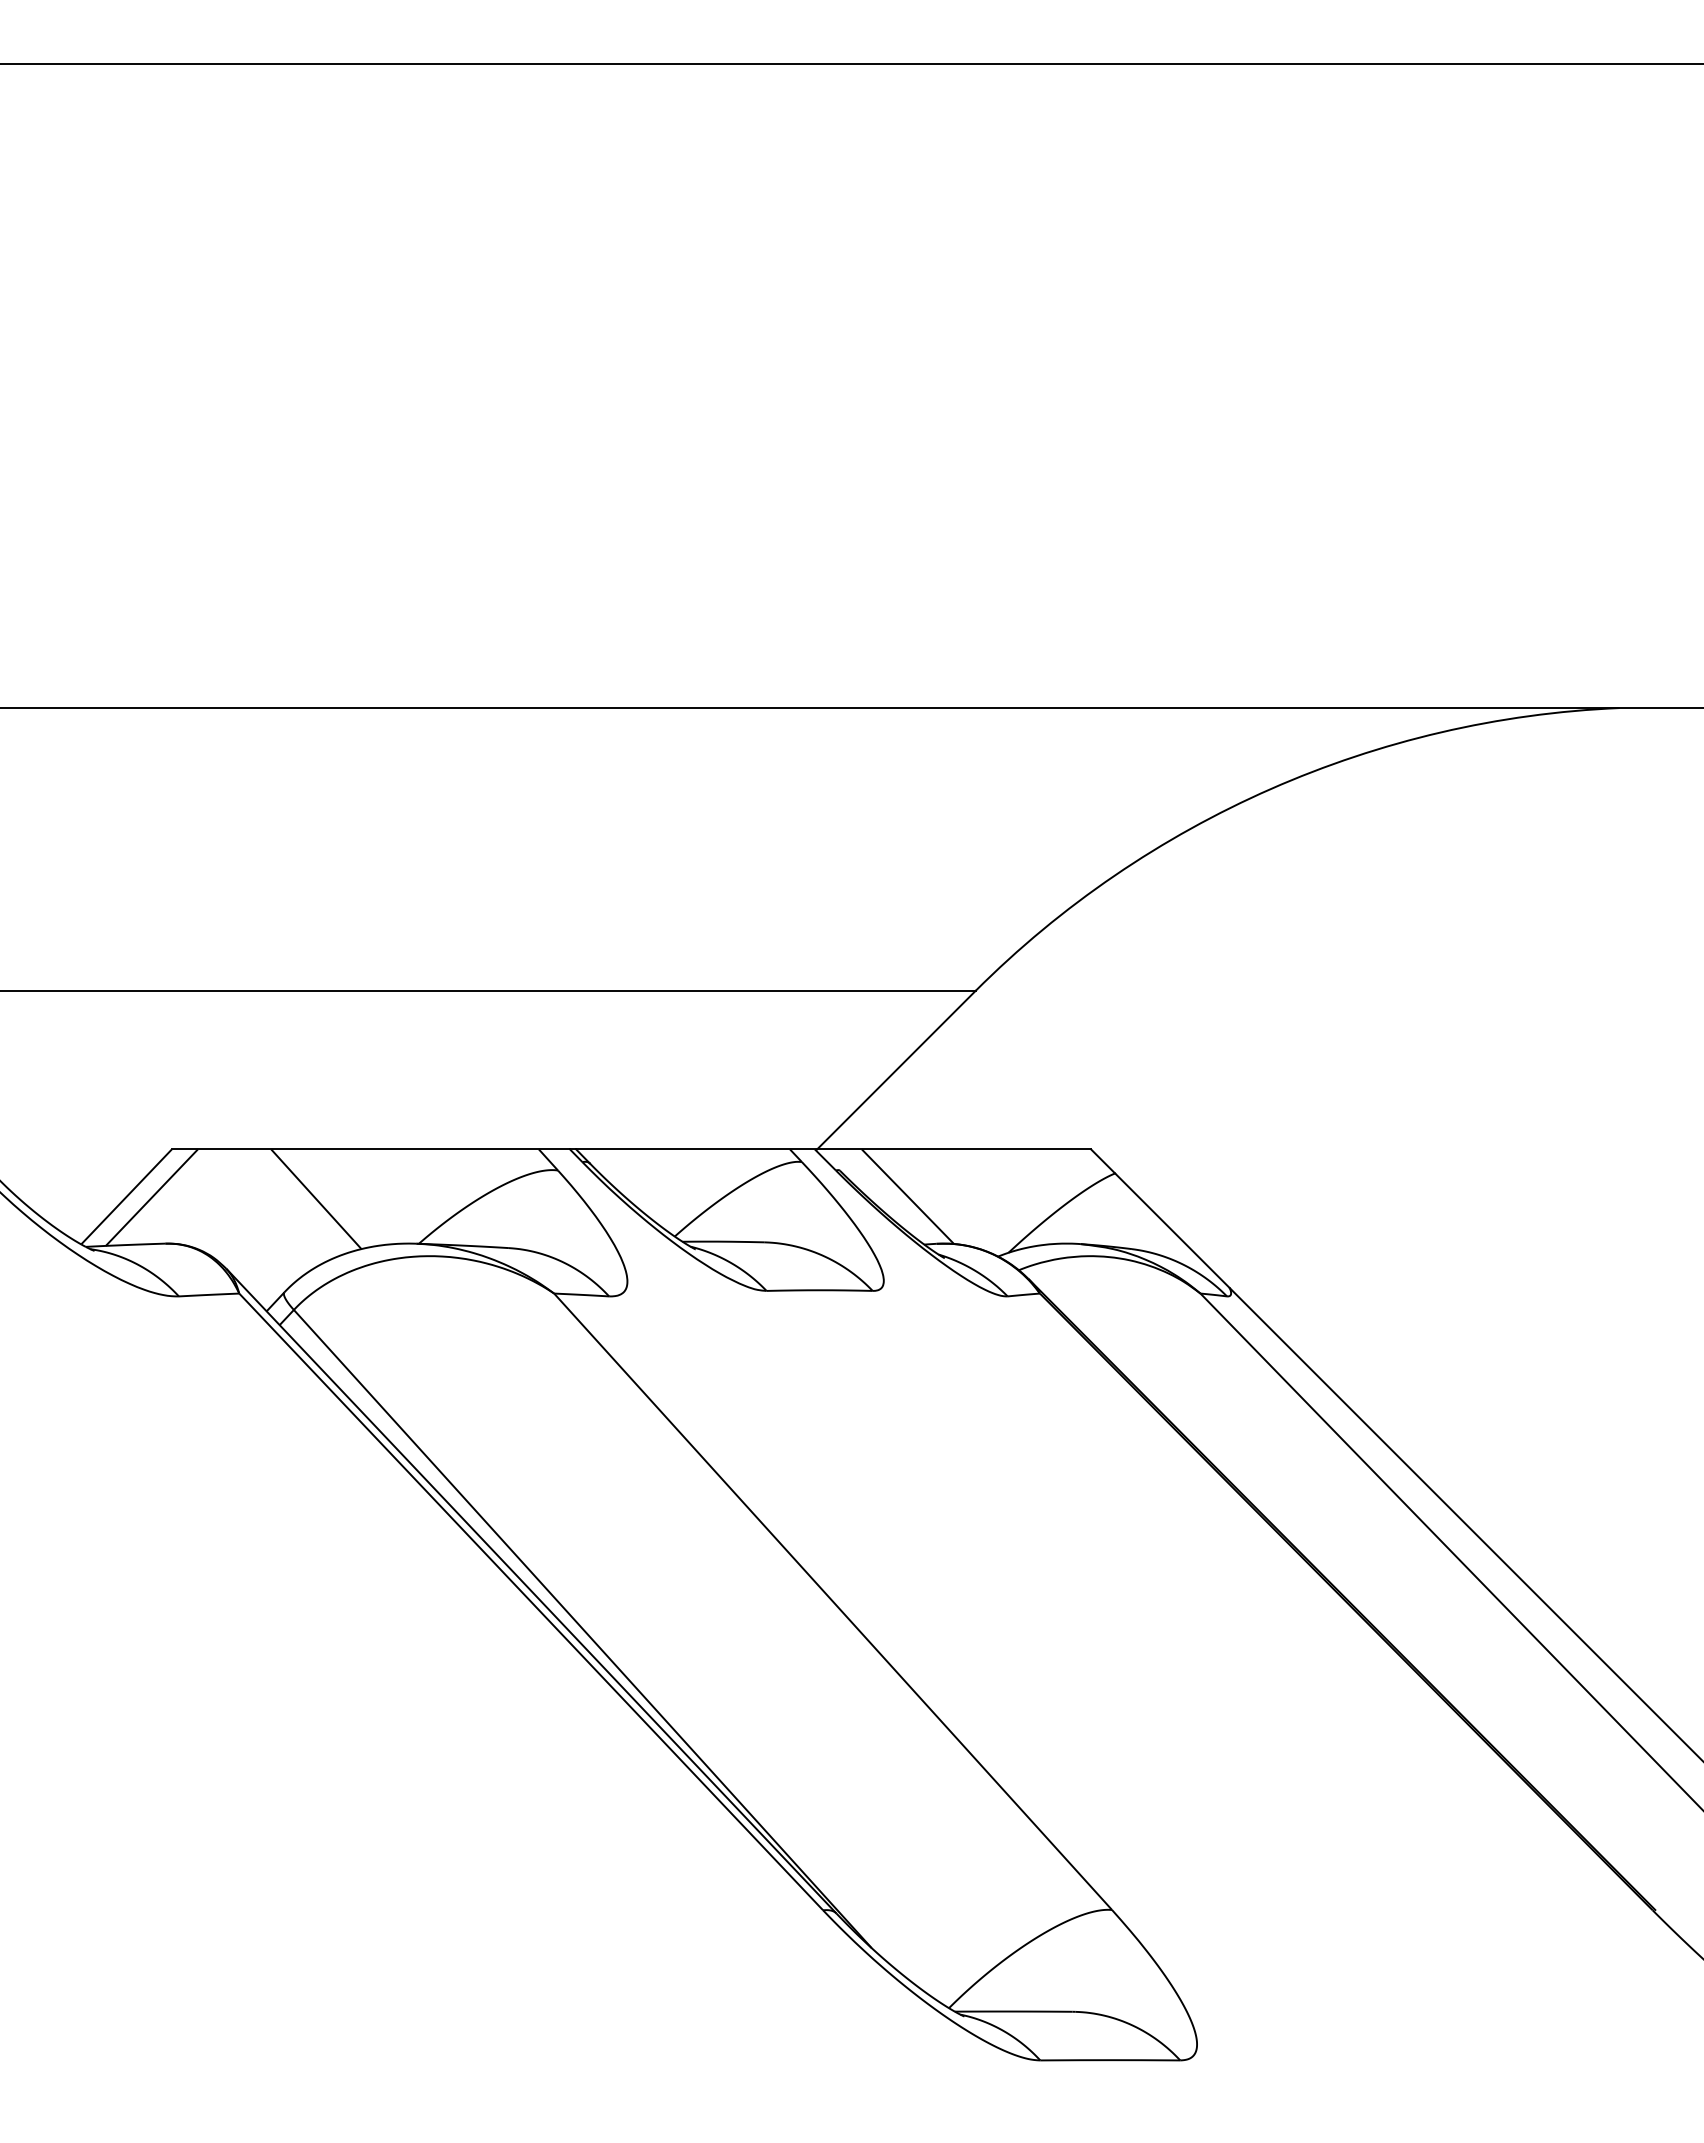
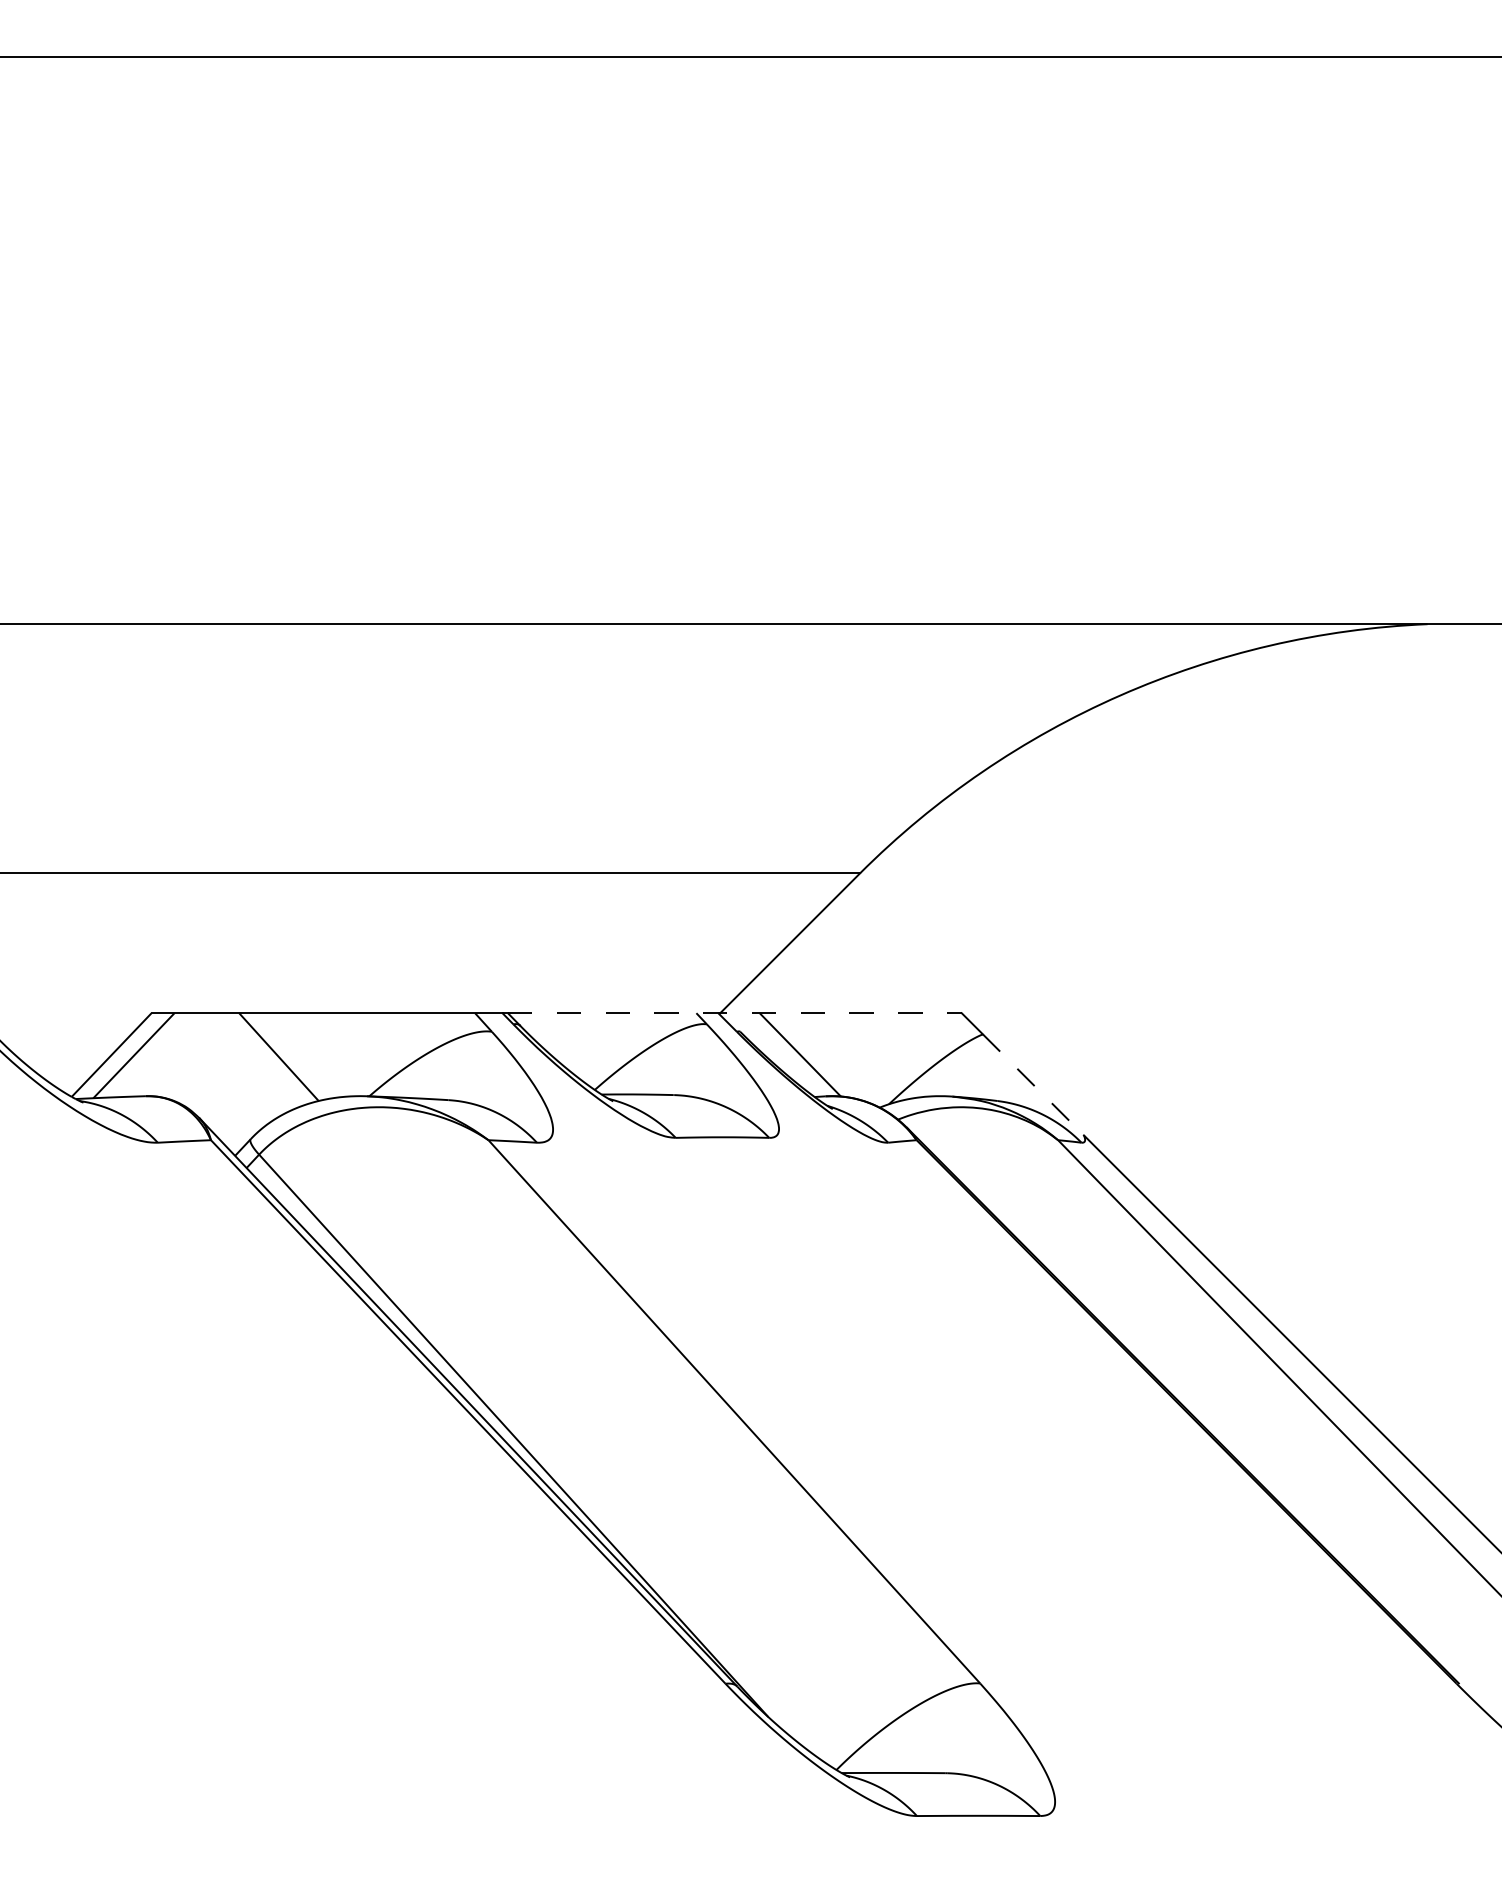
line: (834, 1149) -> (735, 1013), solid -> dashed
line: (1172, 1231) -> (1033, 1085), solid -> dashed

